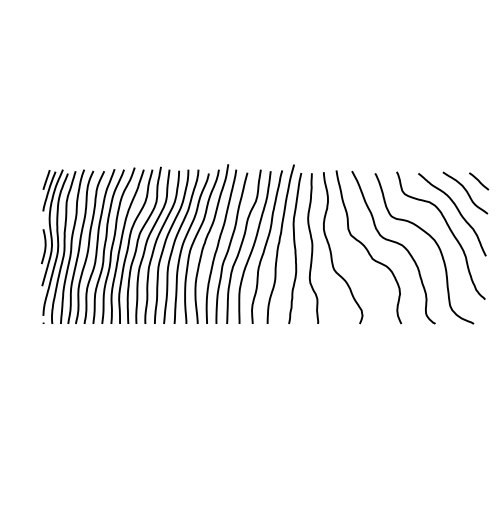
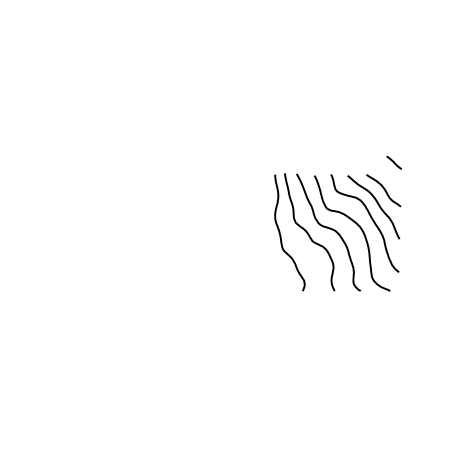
line: (478, 181) -> (393, 162), moved
part: (179, 243) -> (164, 229), removed

